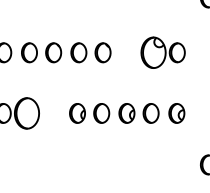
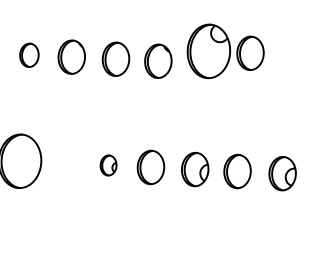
part: (29, 52) -> (29, 54), size x0.7
part: (162, 52) -> (224, 51), moved
part: (77, 113) -> (108, 165), size x0.6

